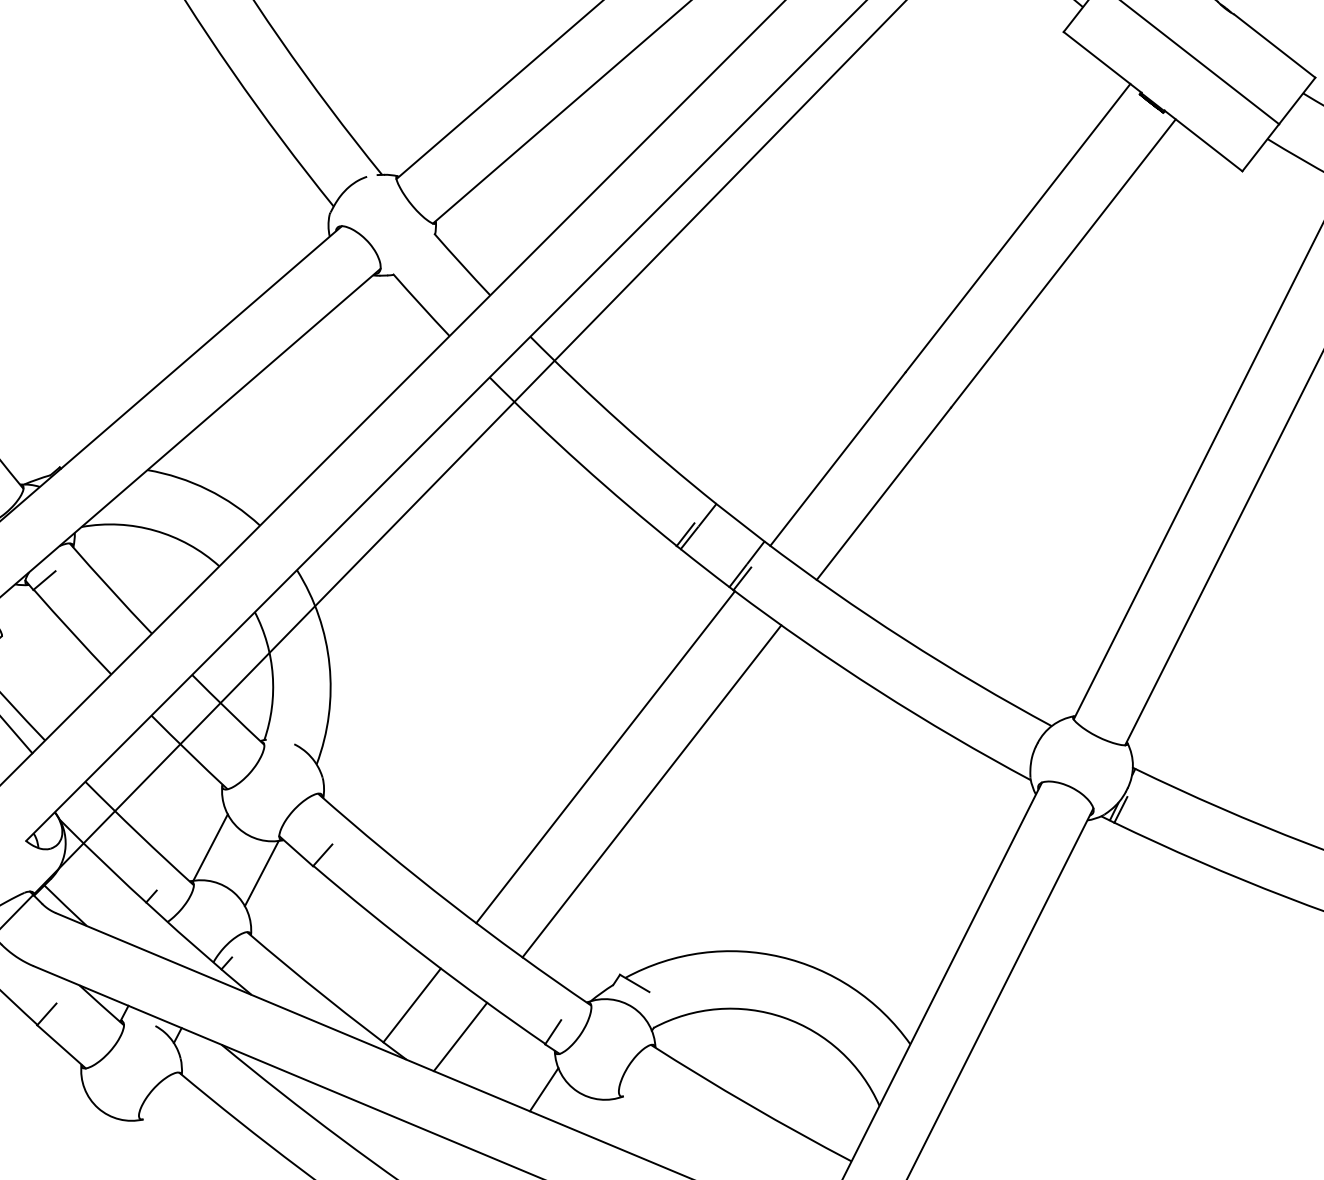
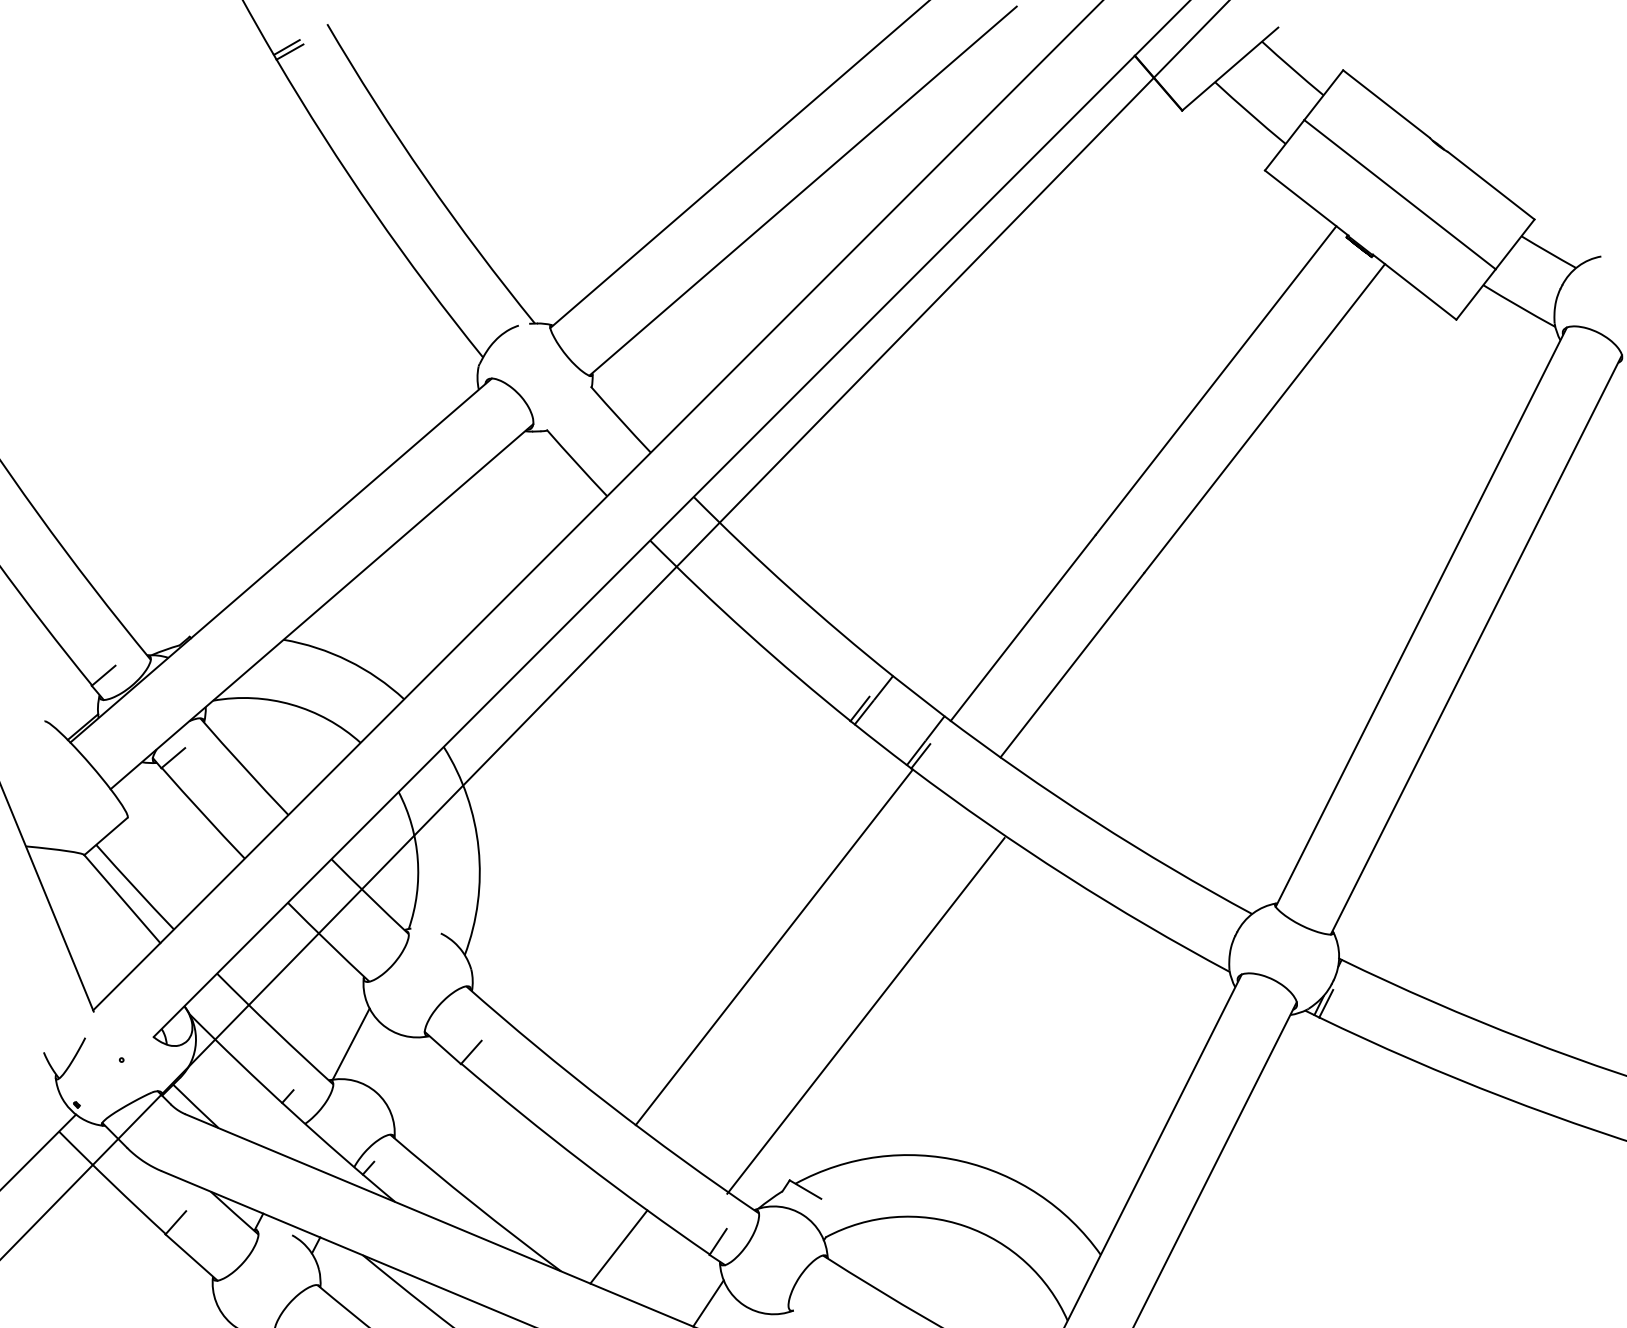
line: (651, 790) -> (865, 1015), moved
line: (261, 873) -> (405, 1071), removed
line: (411, 1004) -> (566, 1212), removed

